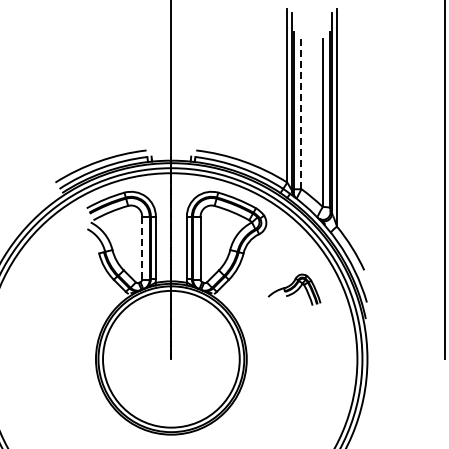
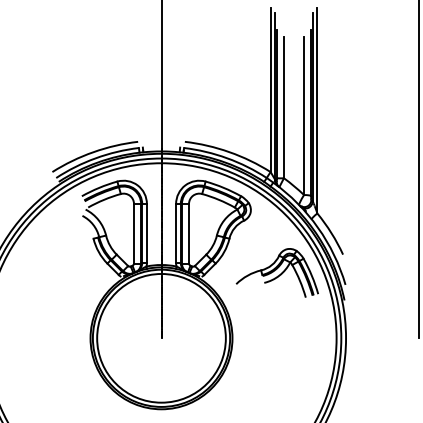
line: (301, 114) -> (283, 107), dashed -> solid
line: (142, 248) -> (134, 234), dashed -> solid
part: (294, 289) -> (277, 272), size x1.67

